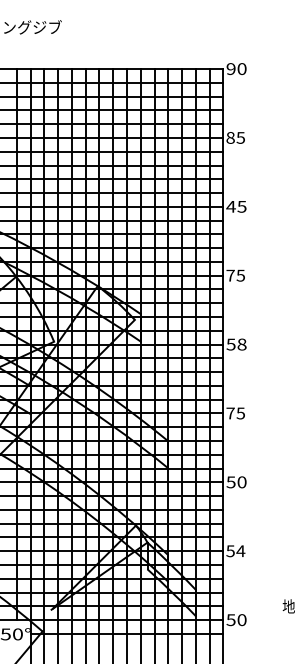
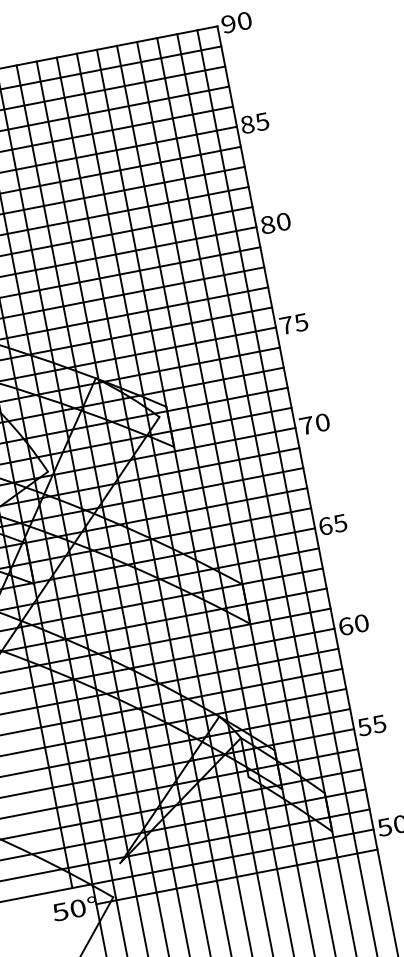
text: (236, 206) -> (275, 222), 45 -> 80
text: (236, 344) -> (314, 424), 58 -> 70
text: (230, 413) -> (325, 526), 75 -> 65
text: (230, 482) -> (344, 626), 50 -> 60
text: (240, 551) -> (379, 724), 54 -> 55

